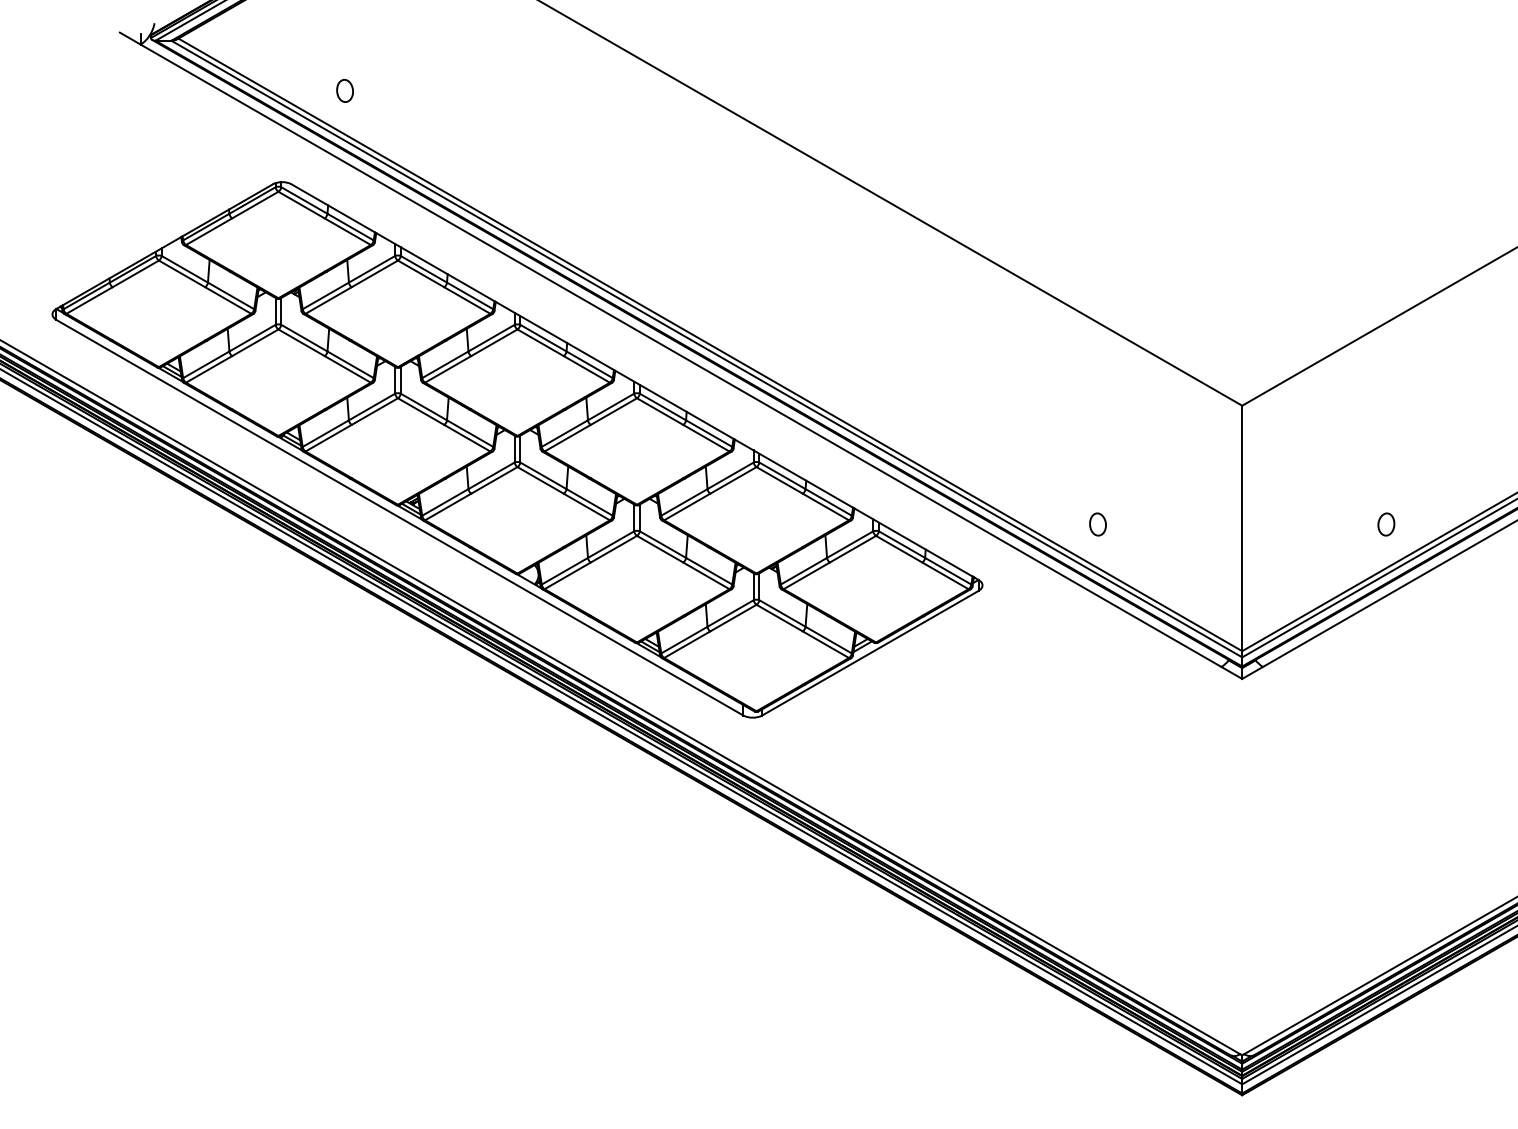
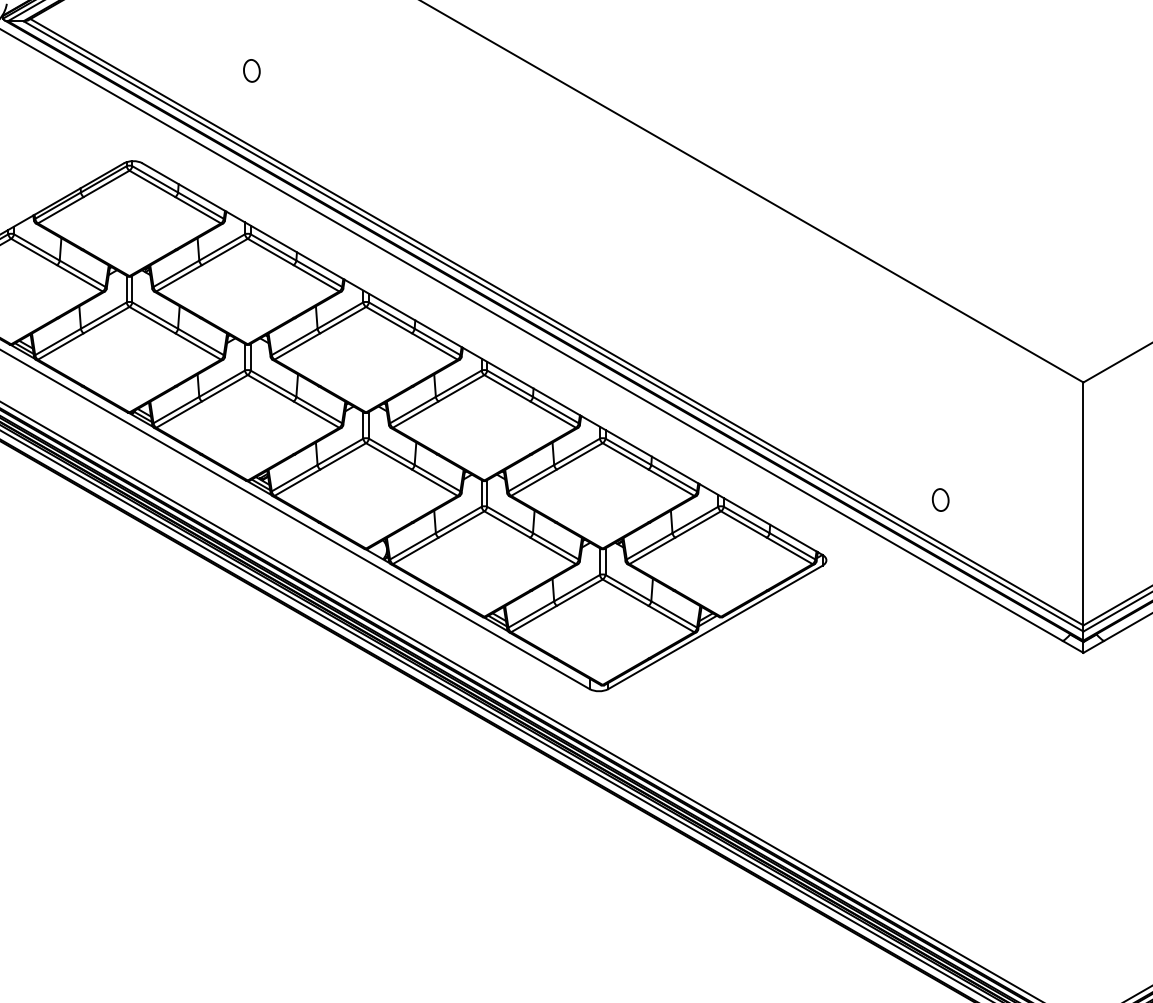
part: (344, 90) -> (251, 70), moved

